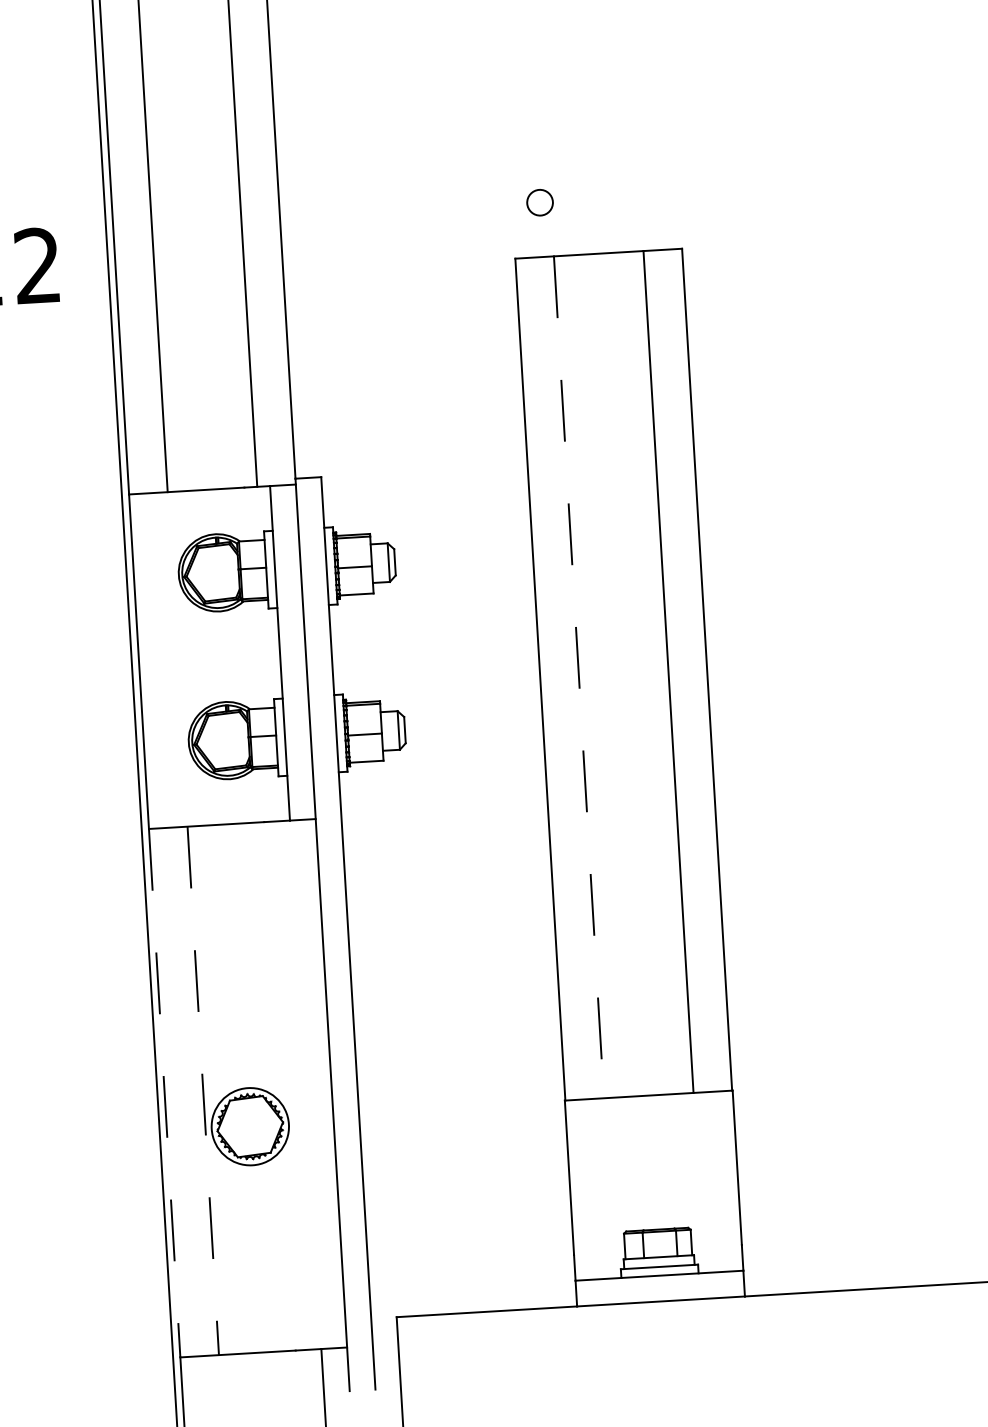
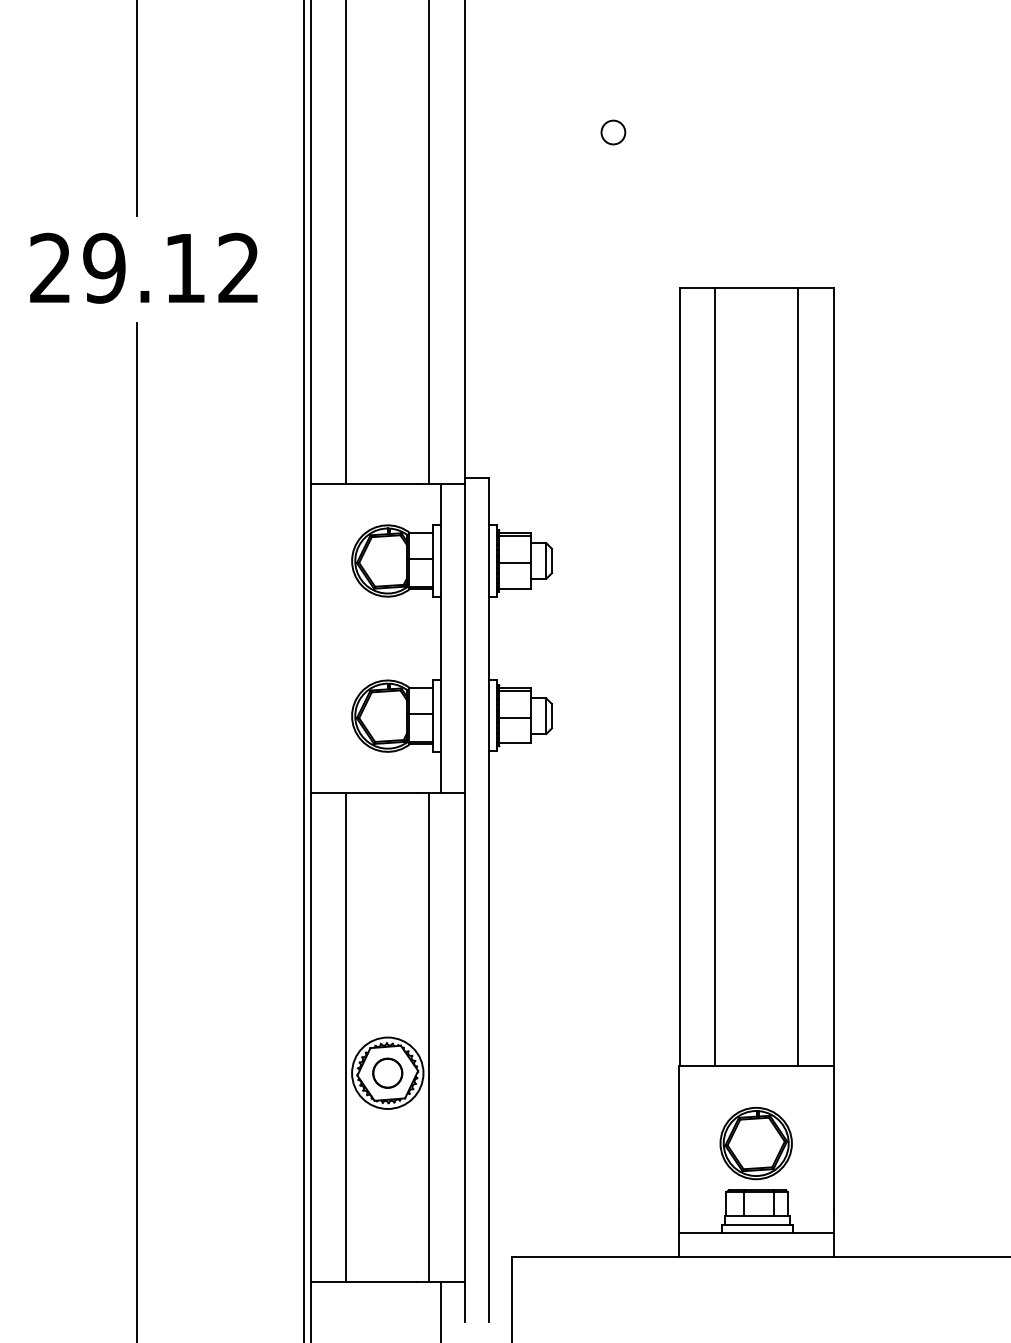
circle: (540, 202) -> (613, 132), moved
line: (579, 677) -> (715, 677), dashed -> solid
line: (293, 1085) -> (429, 1037), added
line: (203, 1091) -> (346, 1038), dashed -> solid
line: (164, 1094) -> (310, 1038), dashed -> solid
circle: (249, 1125) -> (387, 1072), added
part: (652, 1179) -> (755, 1143), added

